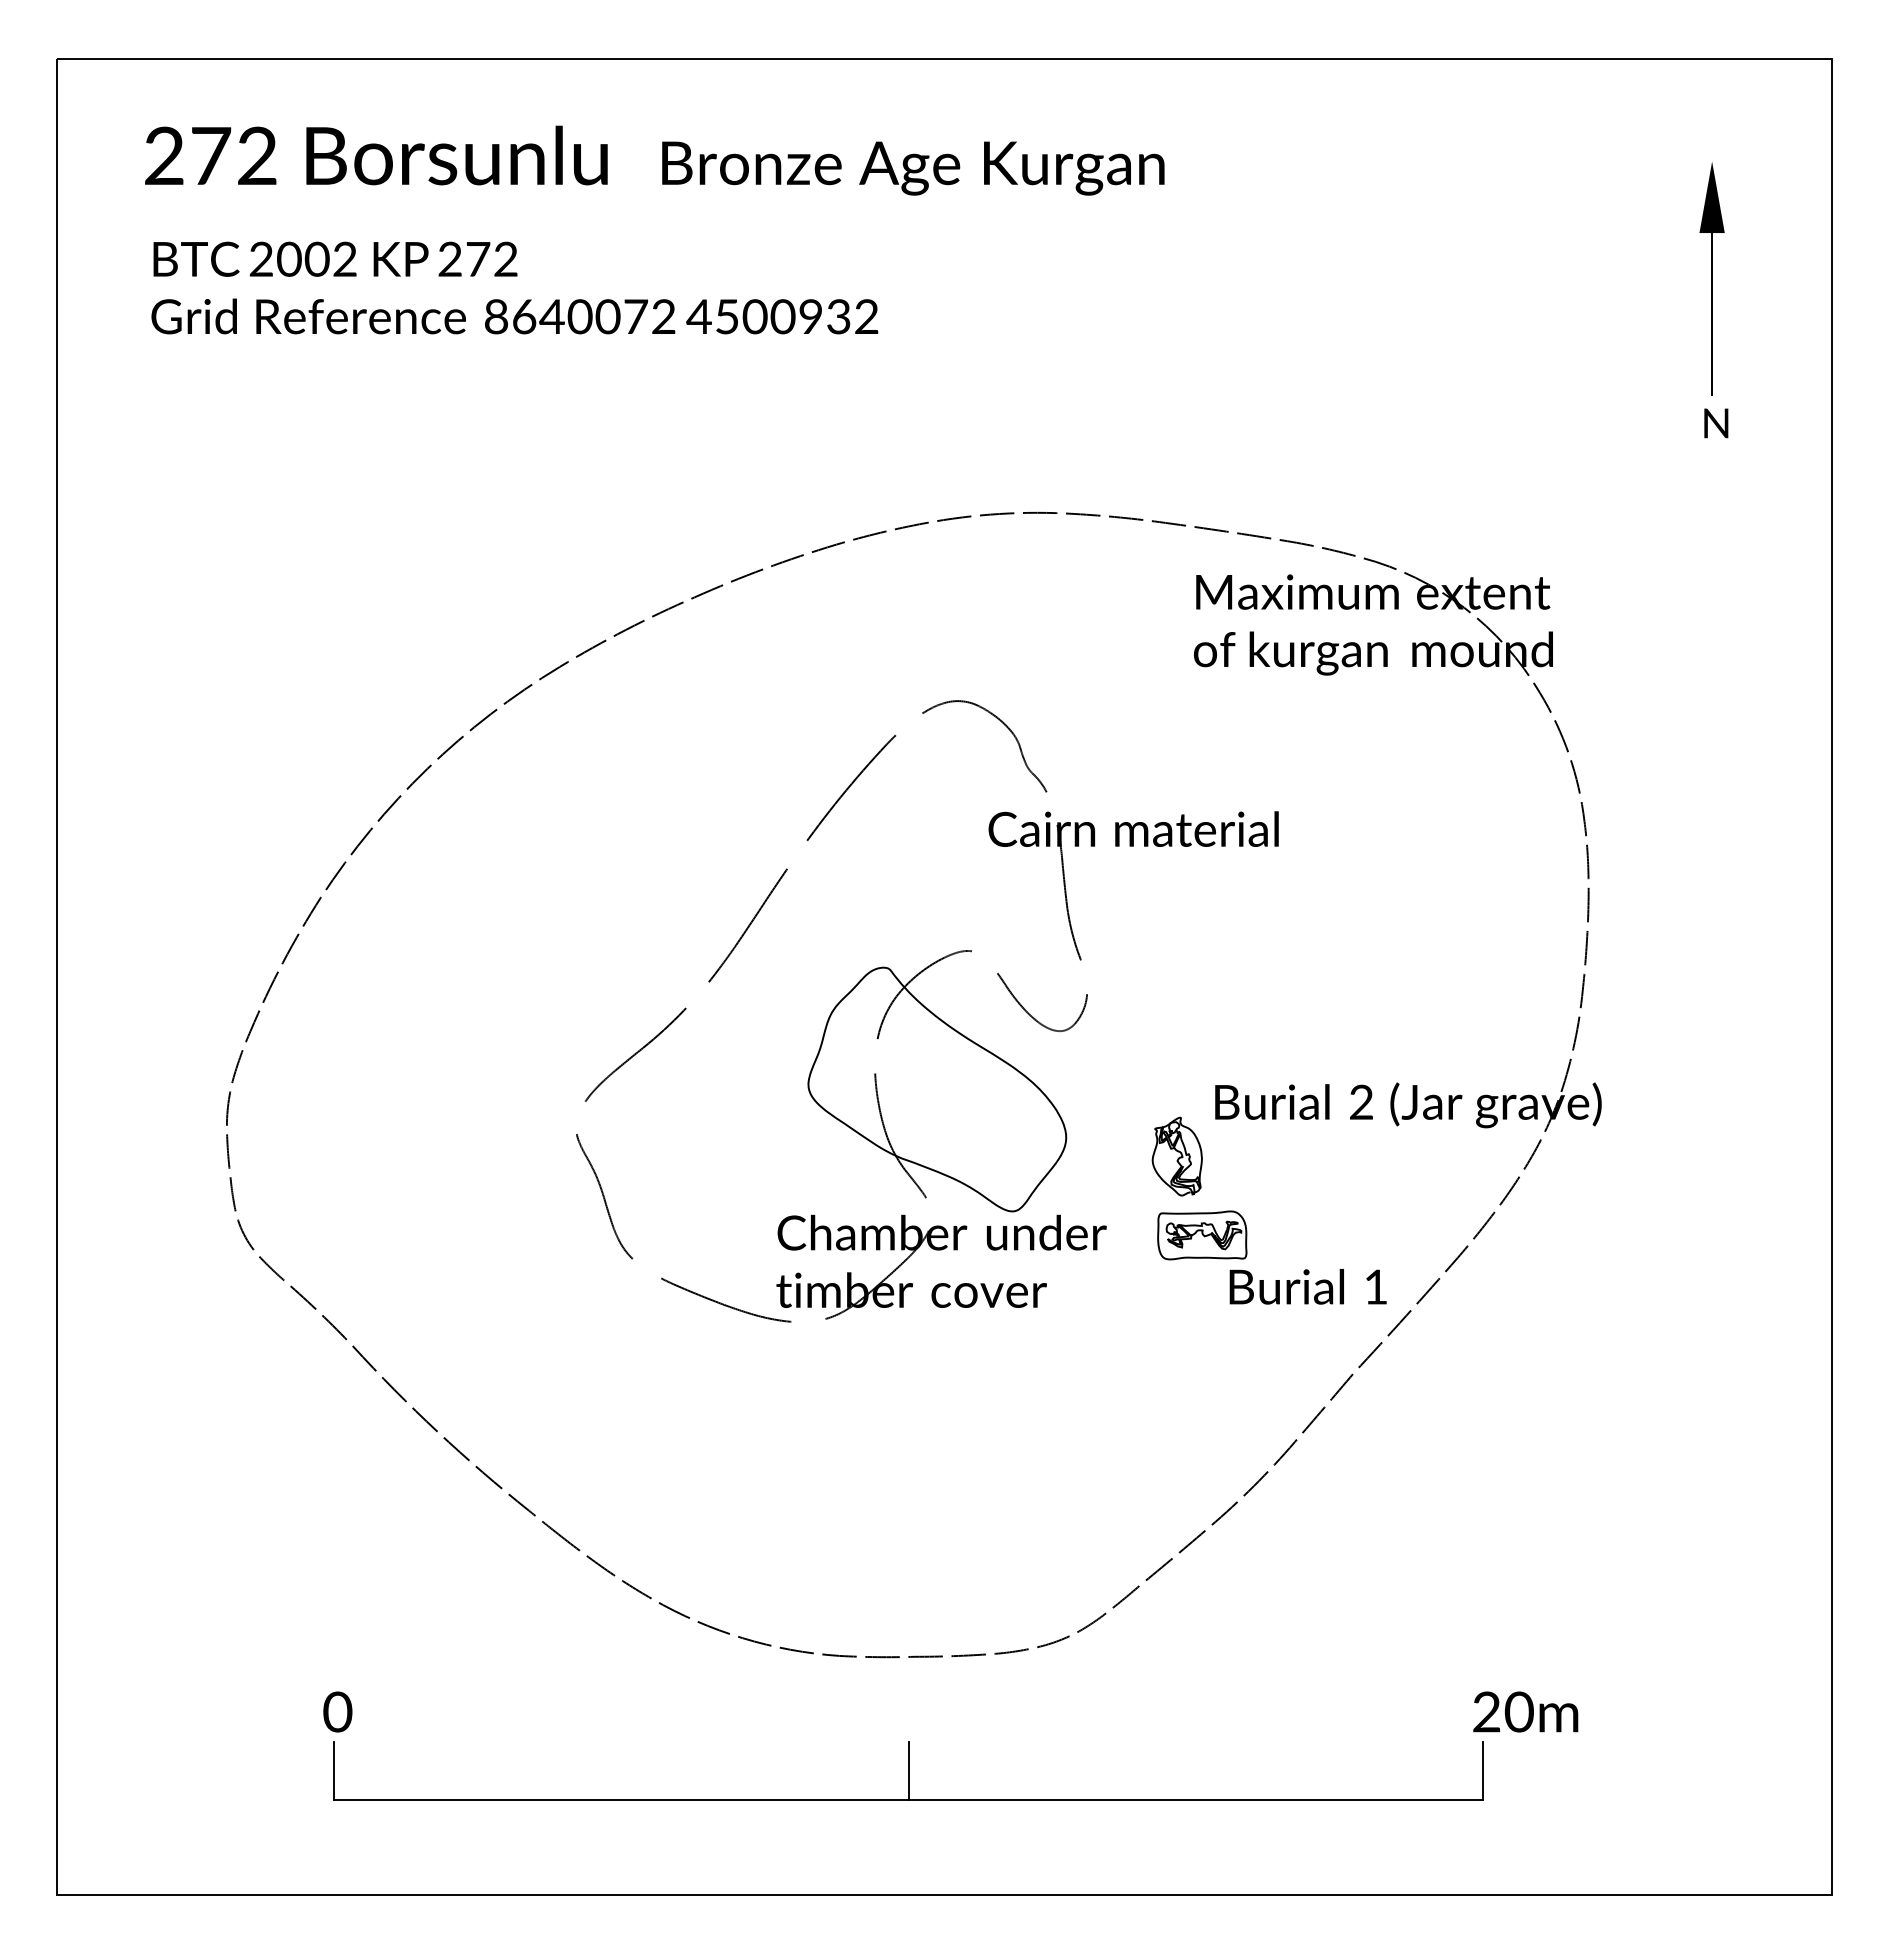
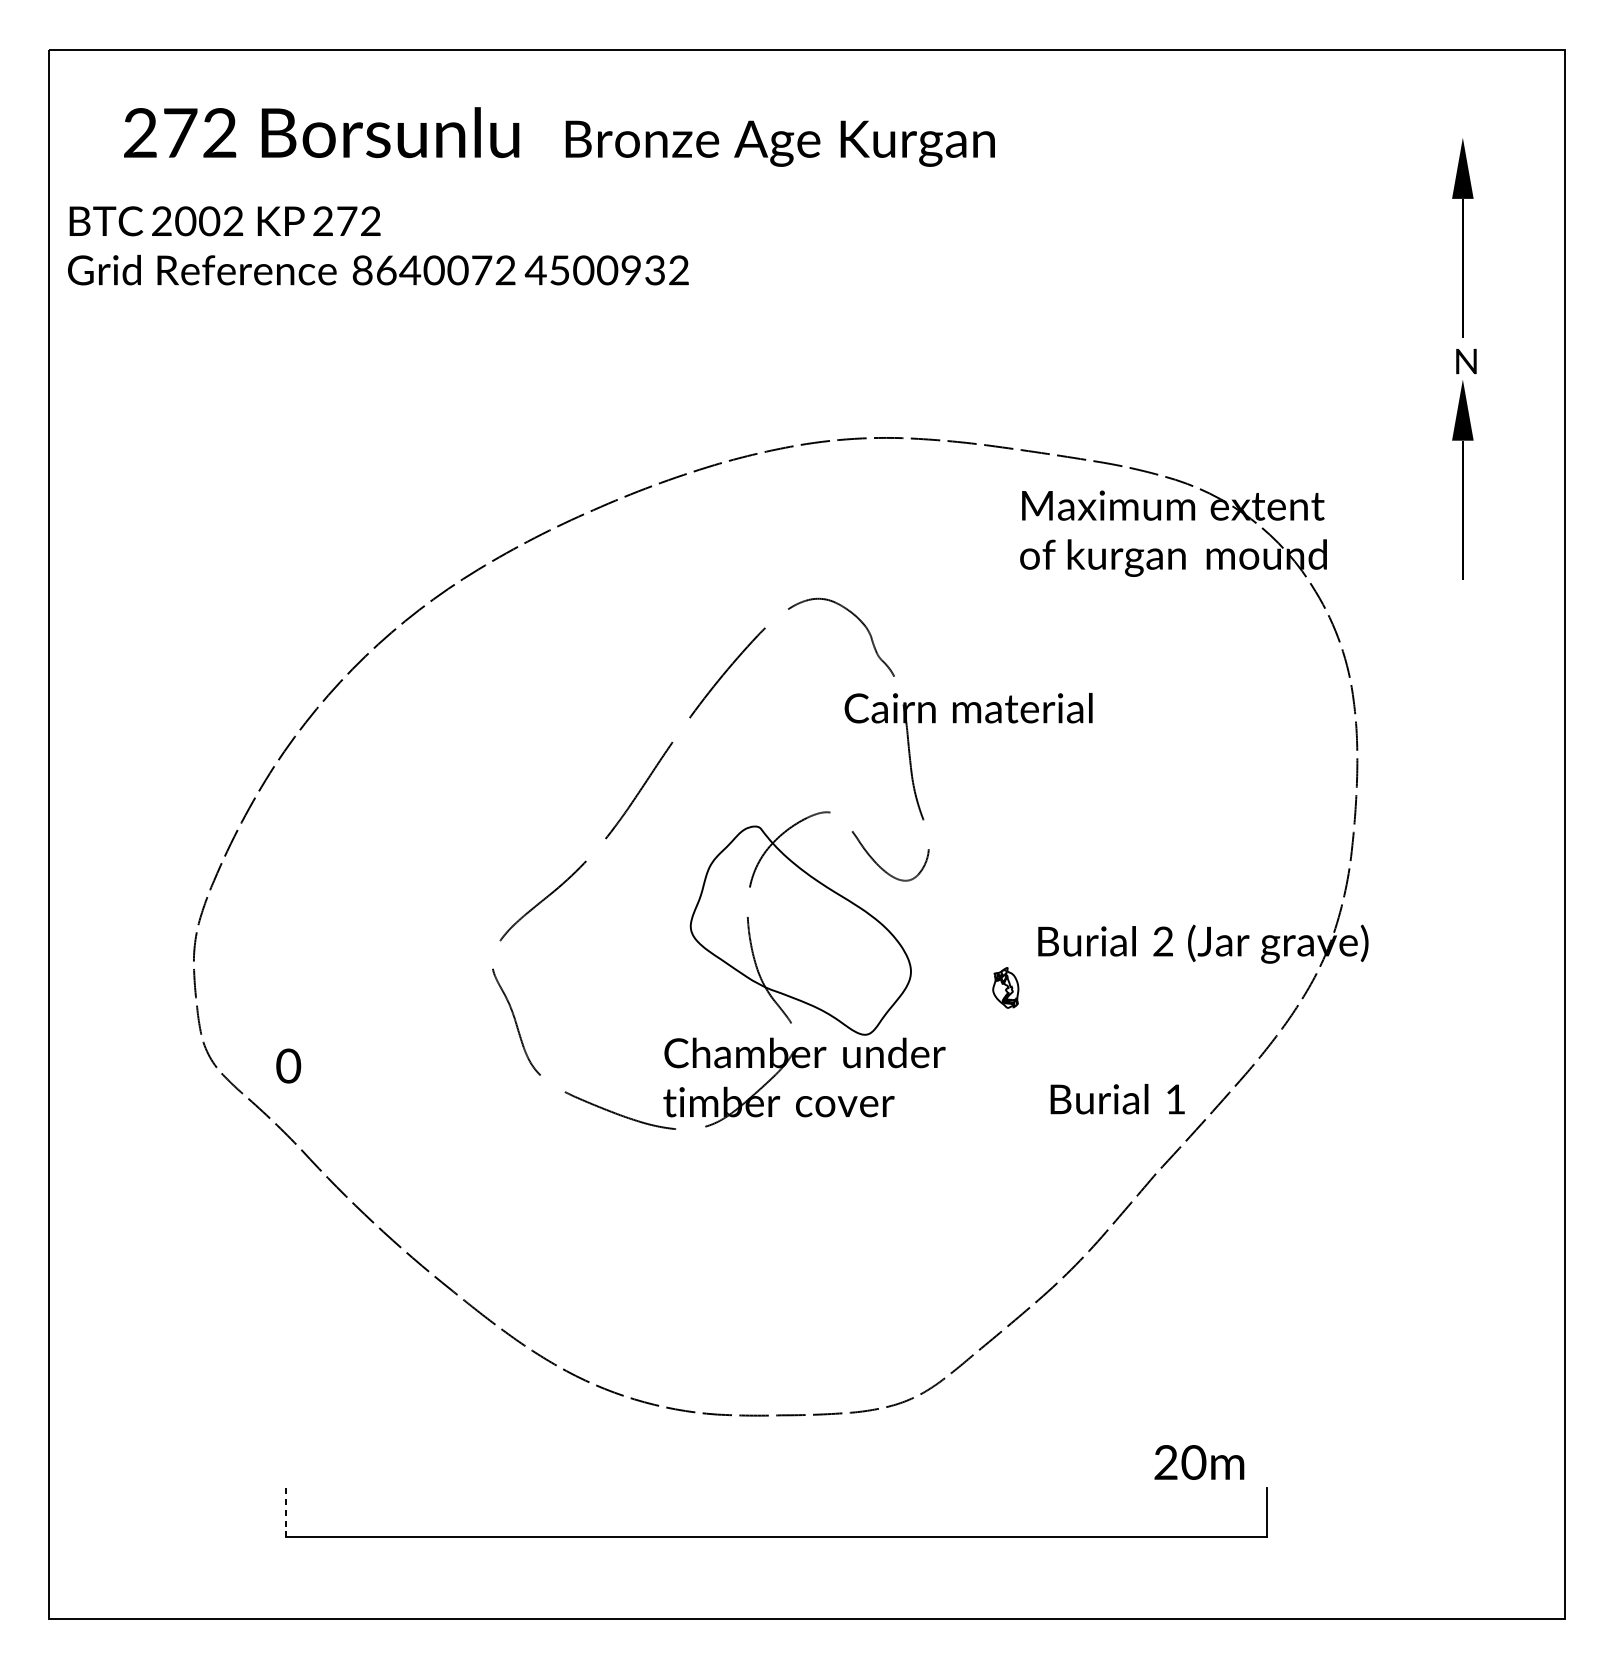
text: (514, 287) -> (378, 245), moved
part: (1711, 561) -> (1462, 479), added
part: (1176, 1156) -> (1005, 987), size x0.6
part: (1202, 1235) -> (1027, 1055), removed
text: (337, 1711) -> (288, 1065), moved
text: (1525, 1711) -> (1199, 1462), moved
line: (908, 1770) -> (776, 1512), removed
line: (334, 1771) -> (285, 1513), solid -> dashed

